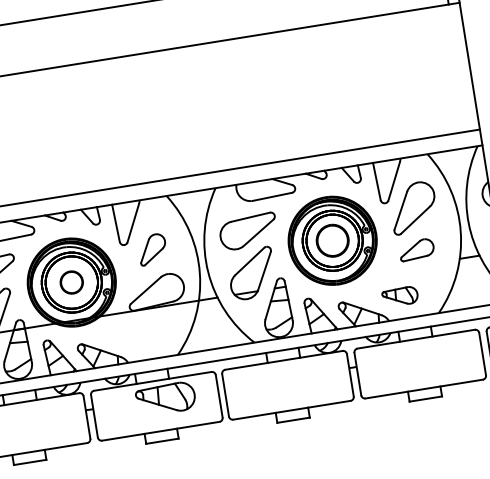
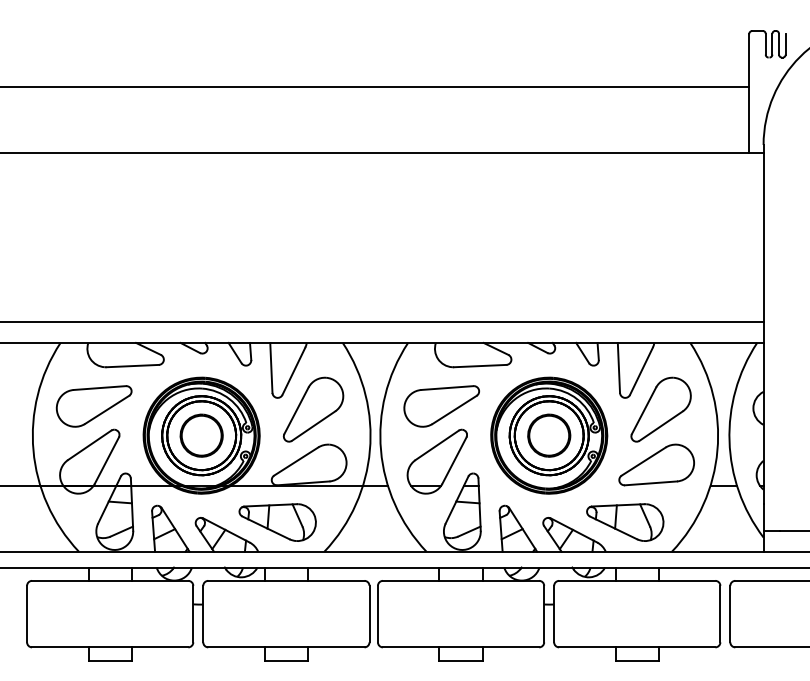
part: (152, 249) -> (313, 409), size x1.67
part: (416, 249) -> (656, 464), size x1.67
part: (71, 282) -> (201, 435), size x1.43
part: (400, 296) -> (625, 522), size x1.67
part: (165, 399) -> (277, 522), moved

